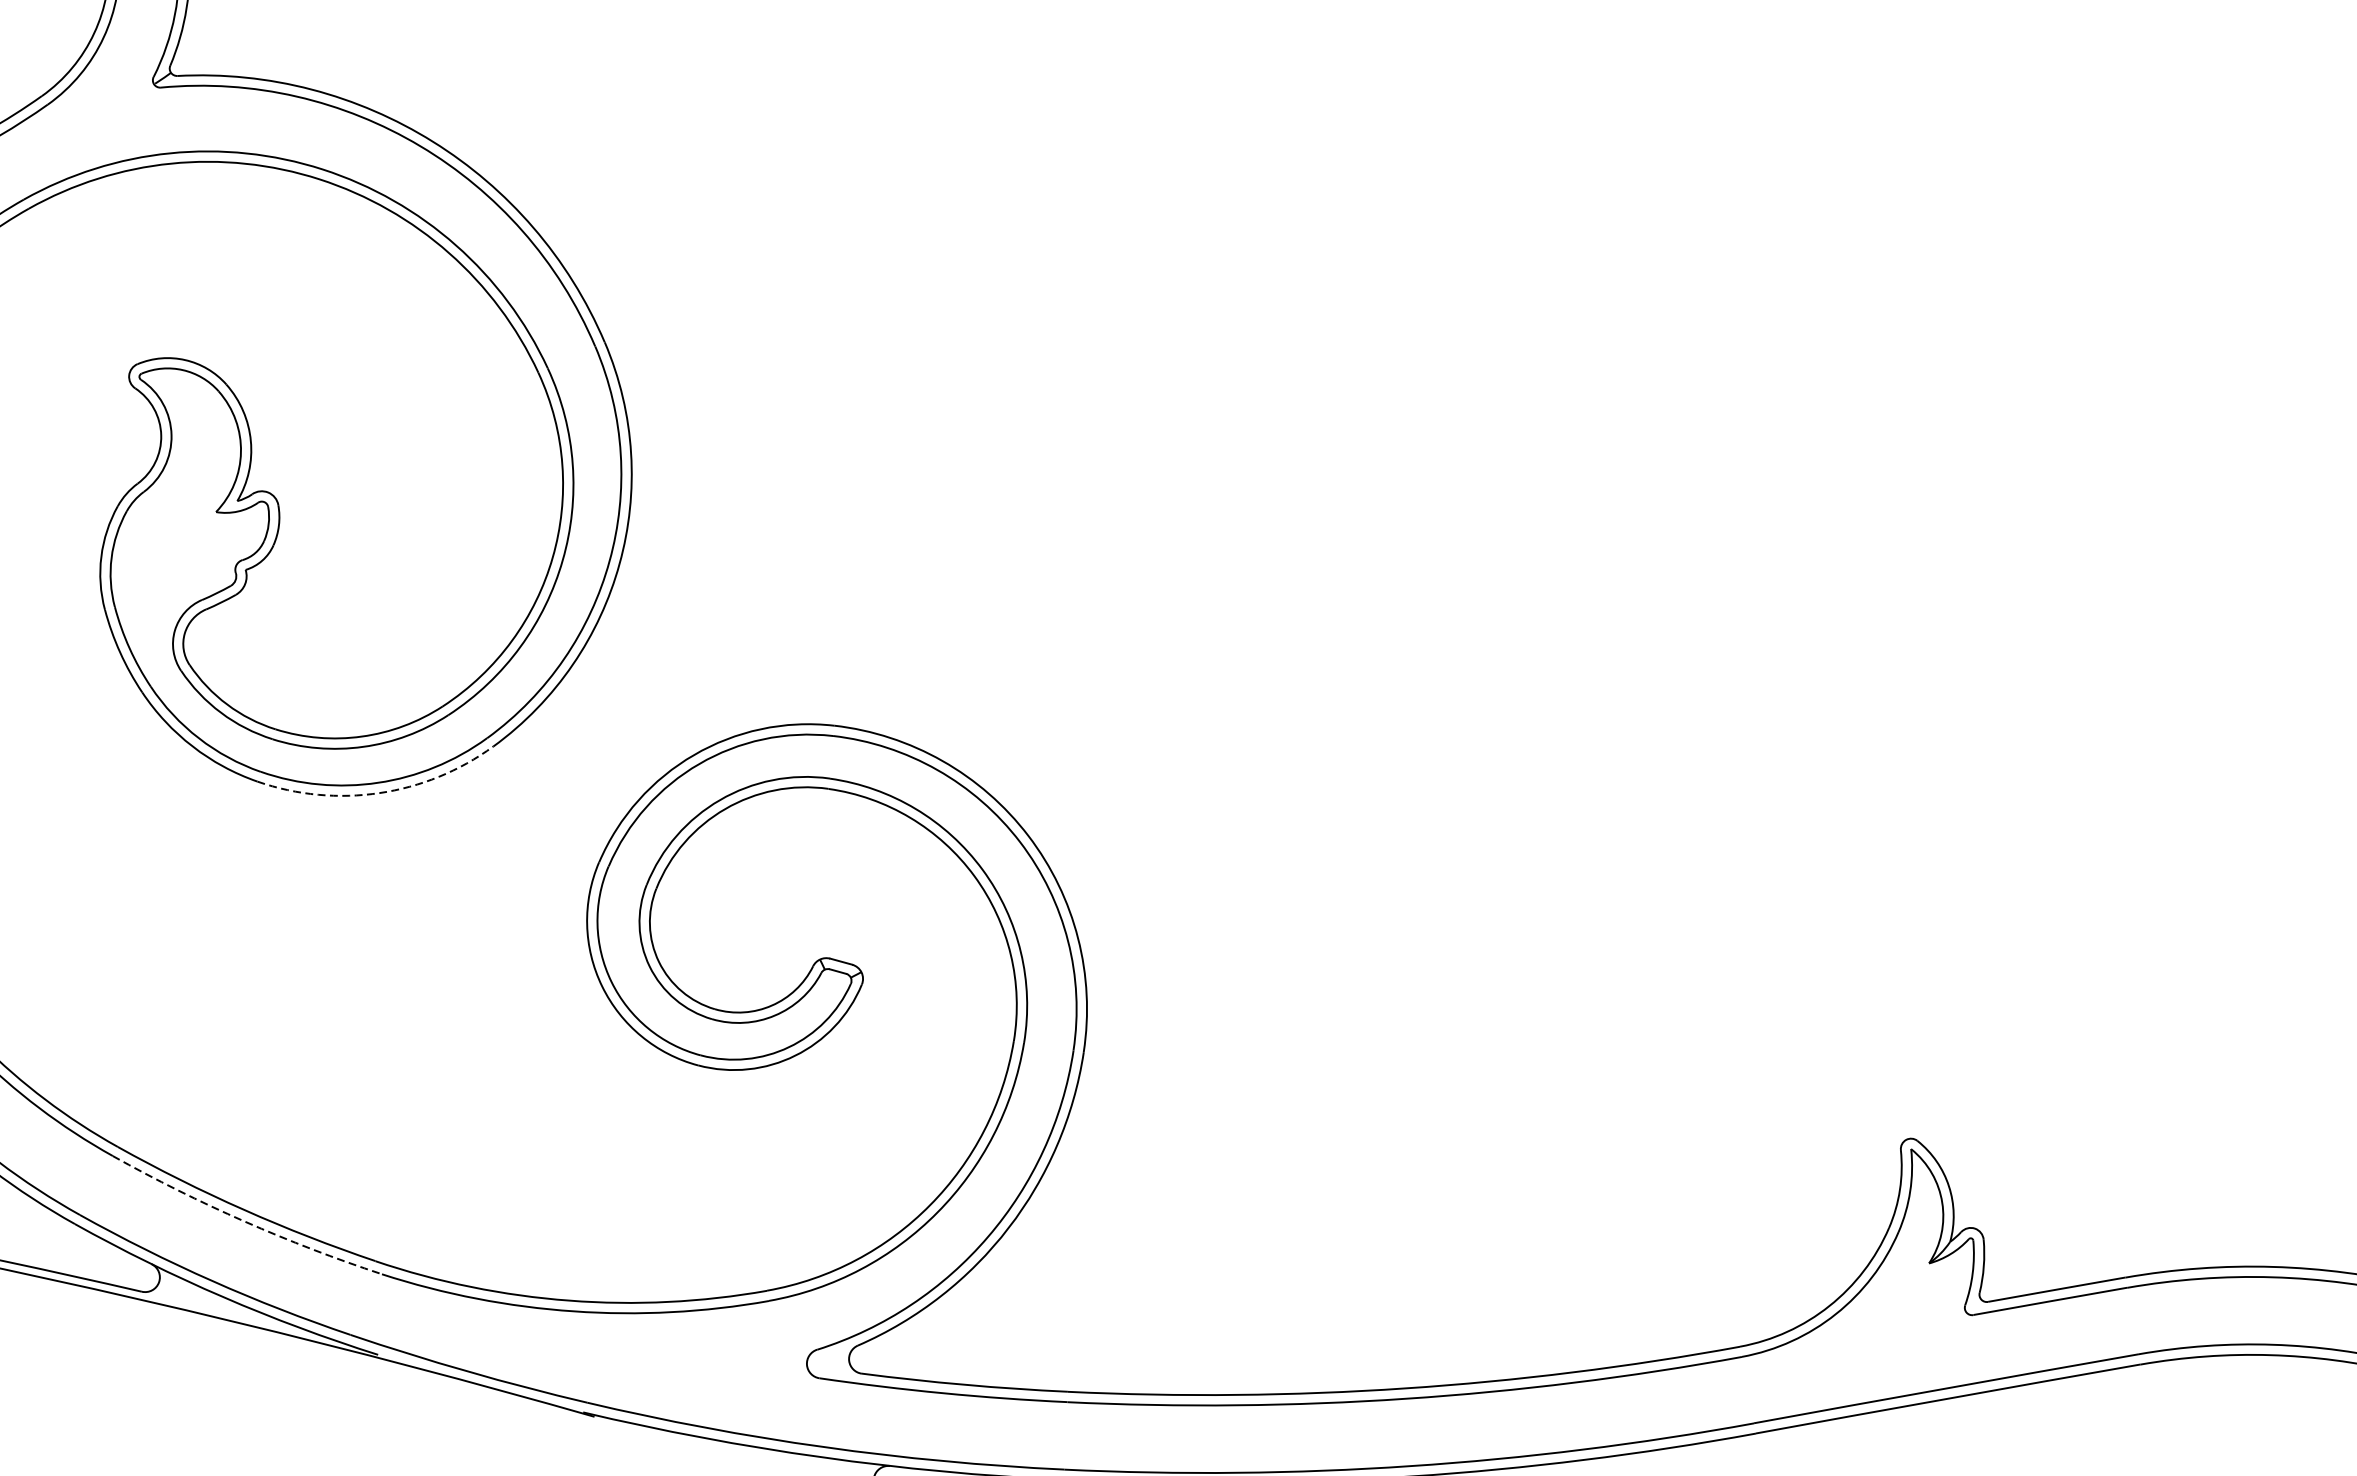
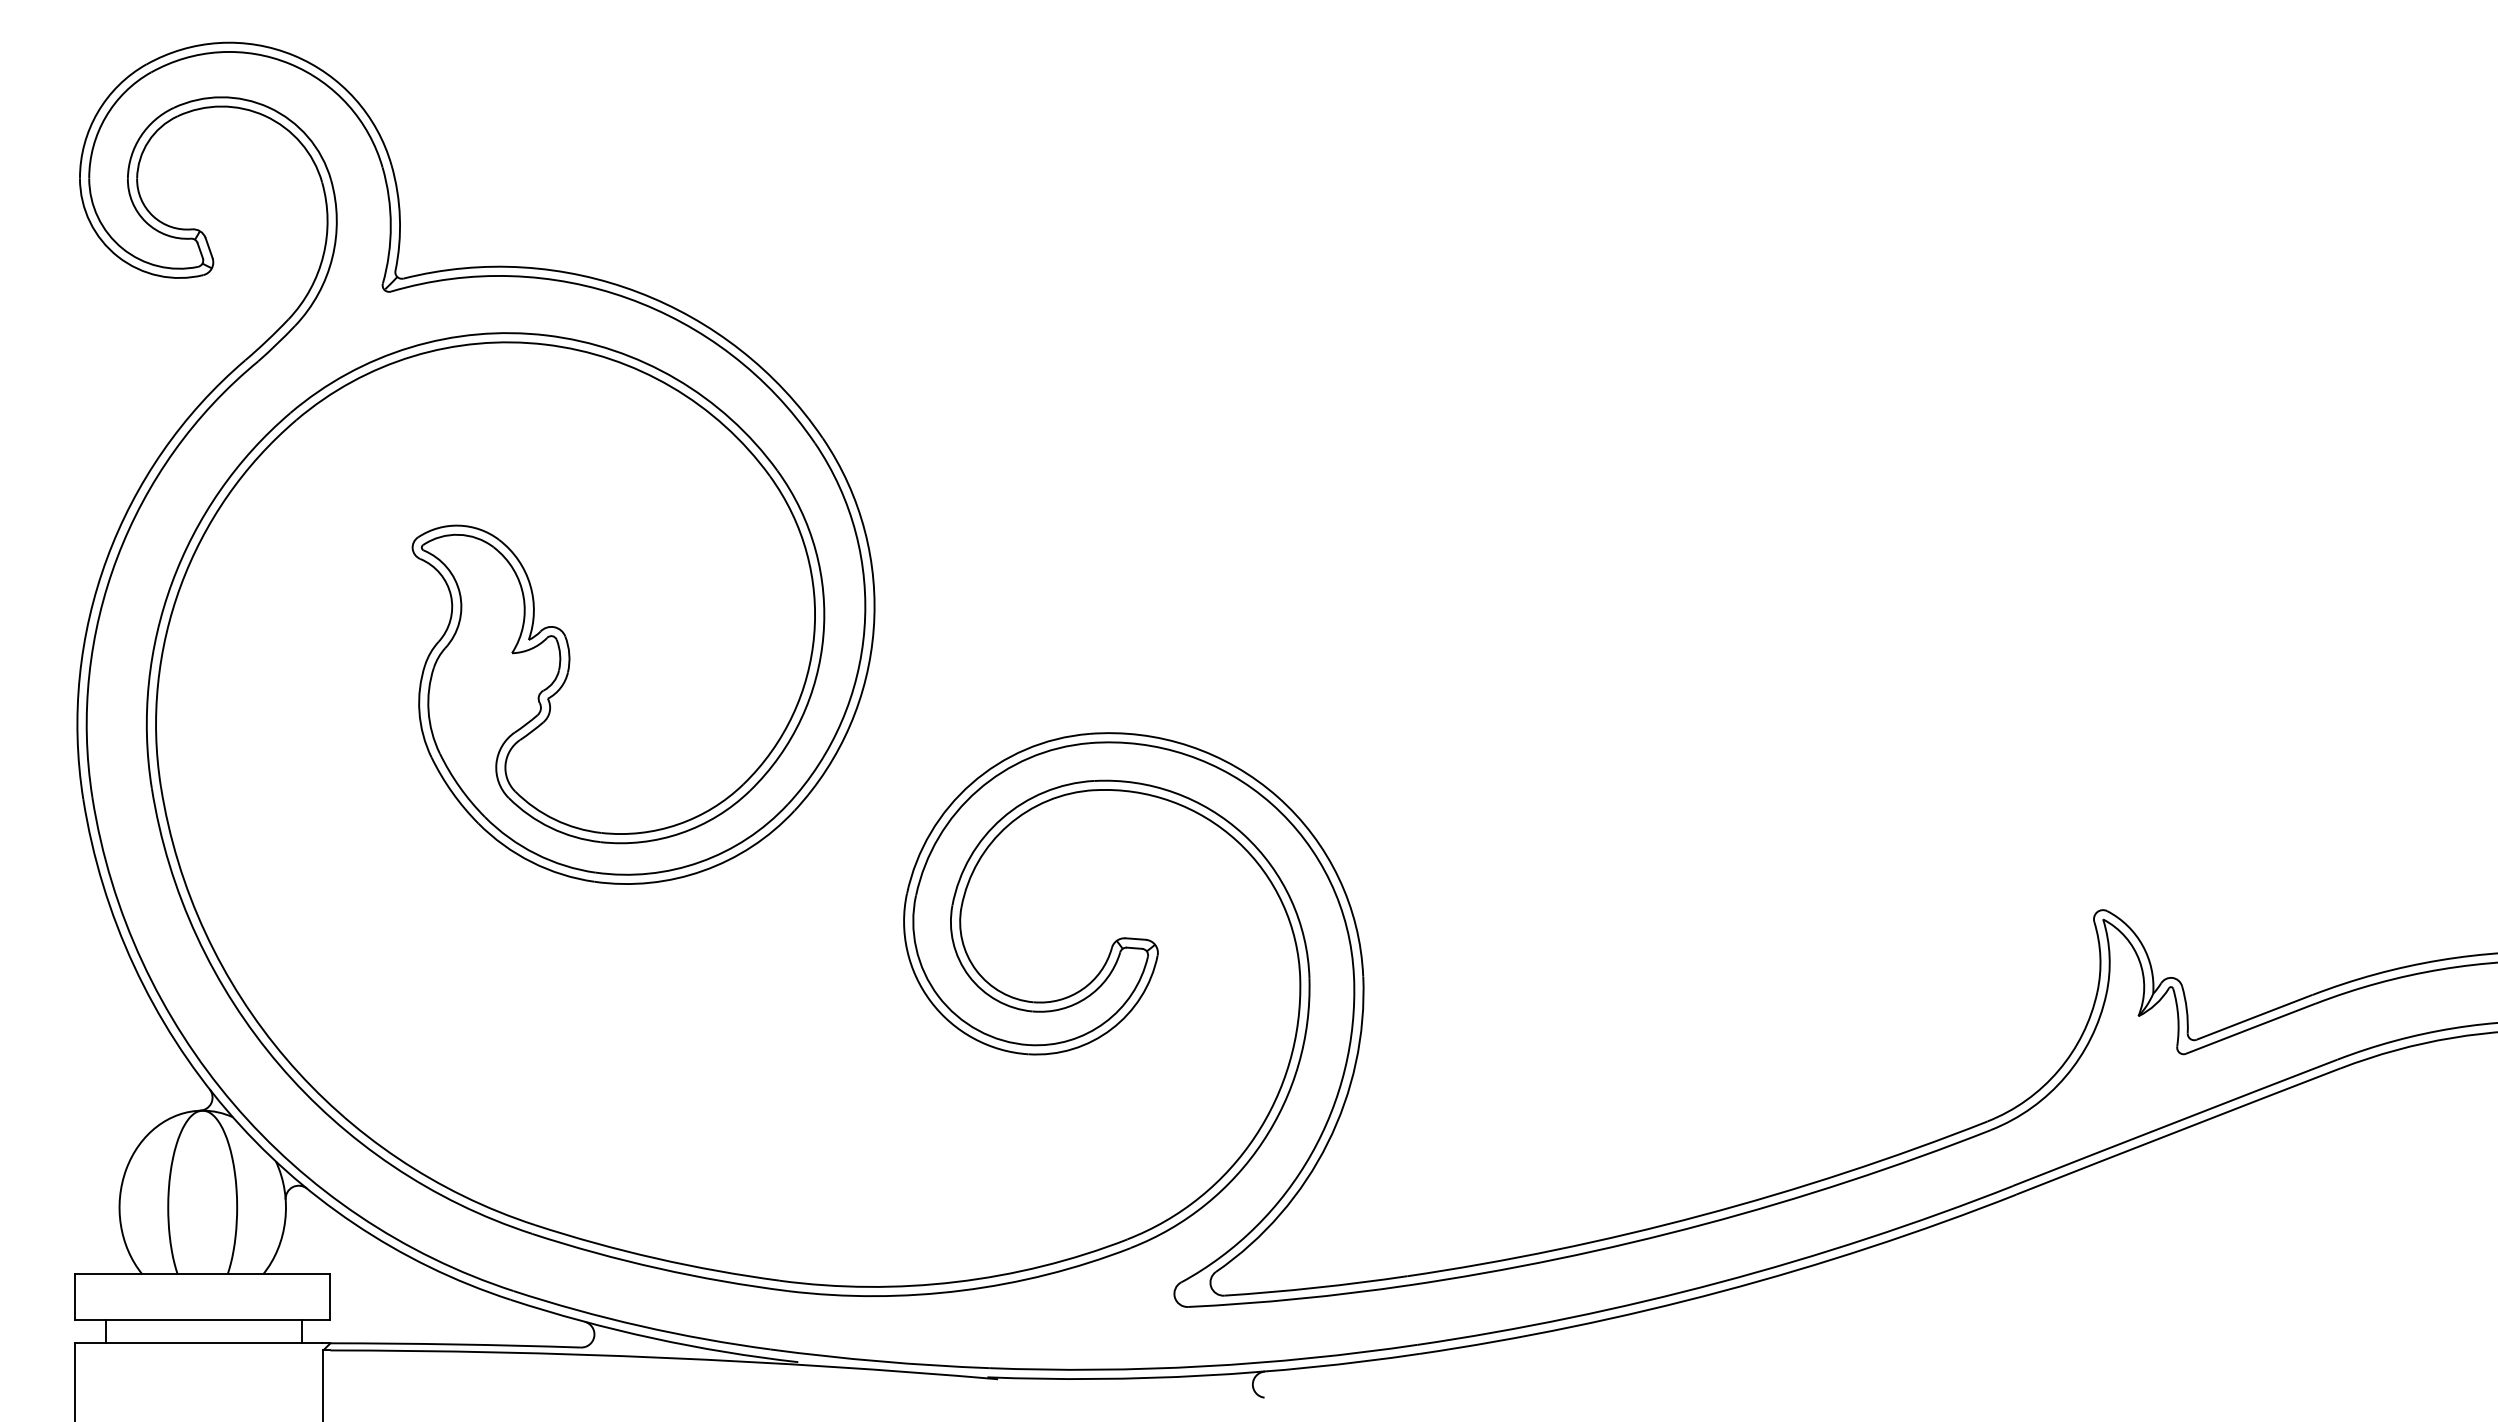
arc: (379, 792) -> (703, 870), dashed -> solid
arc: (244, 1221) -> (658, 1268), dashed -> solid

